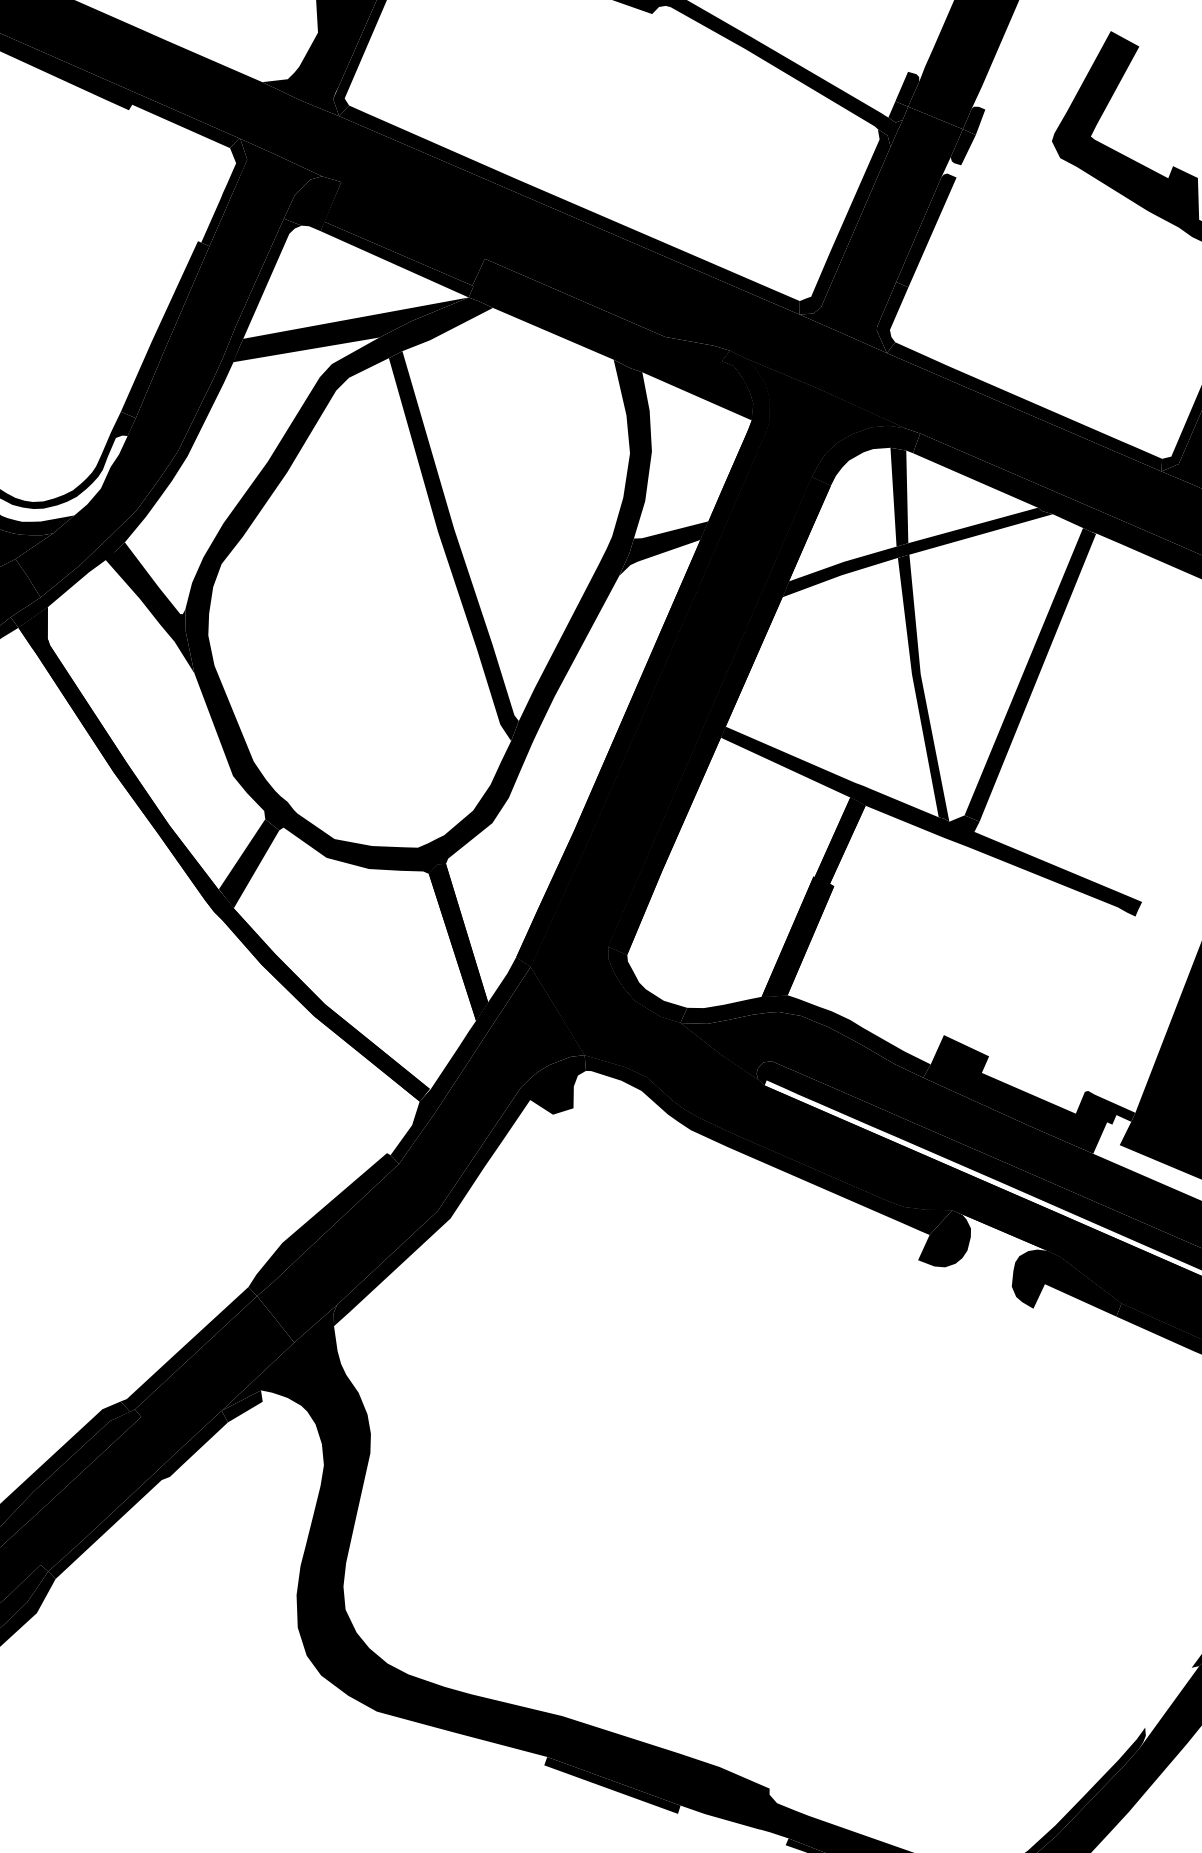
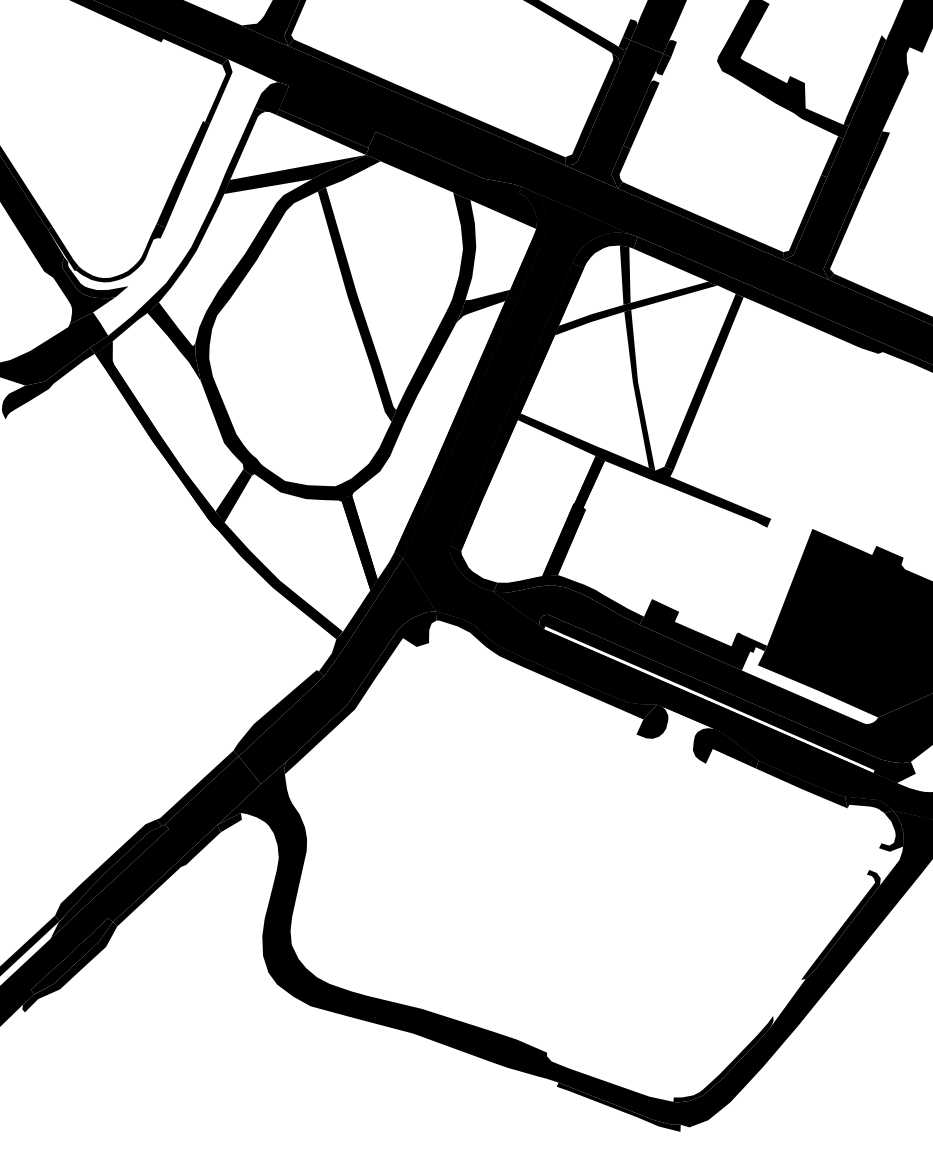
fill: (168, 359) -> (185, 192), removed
fill: (612, 1785) -> (452, 1050), removed

